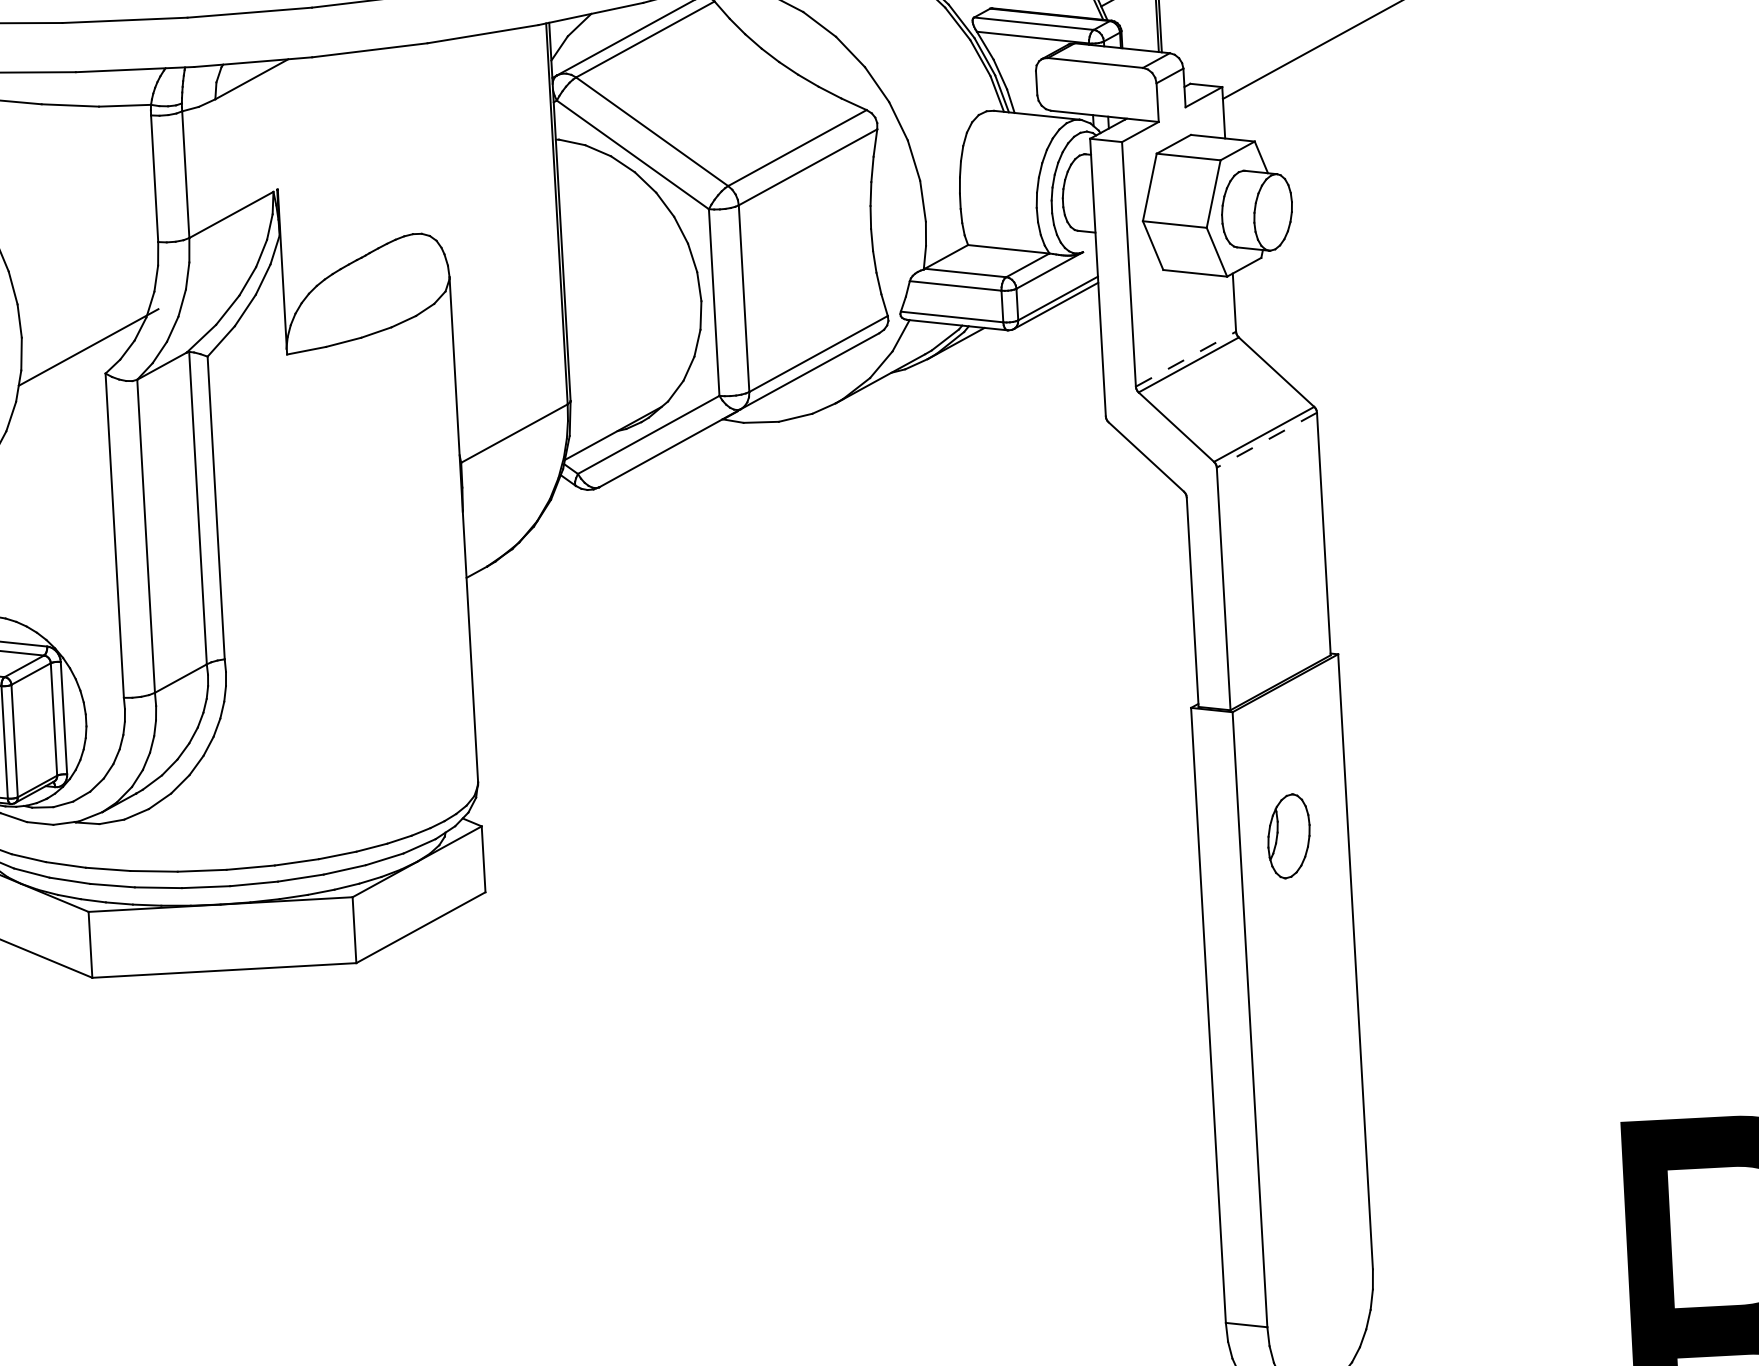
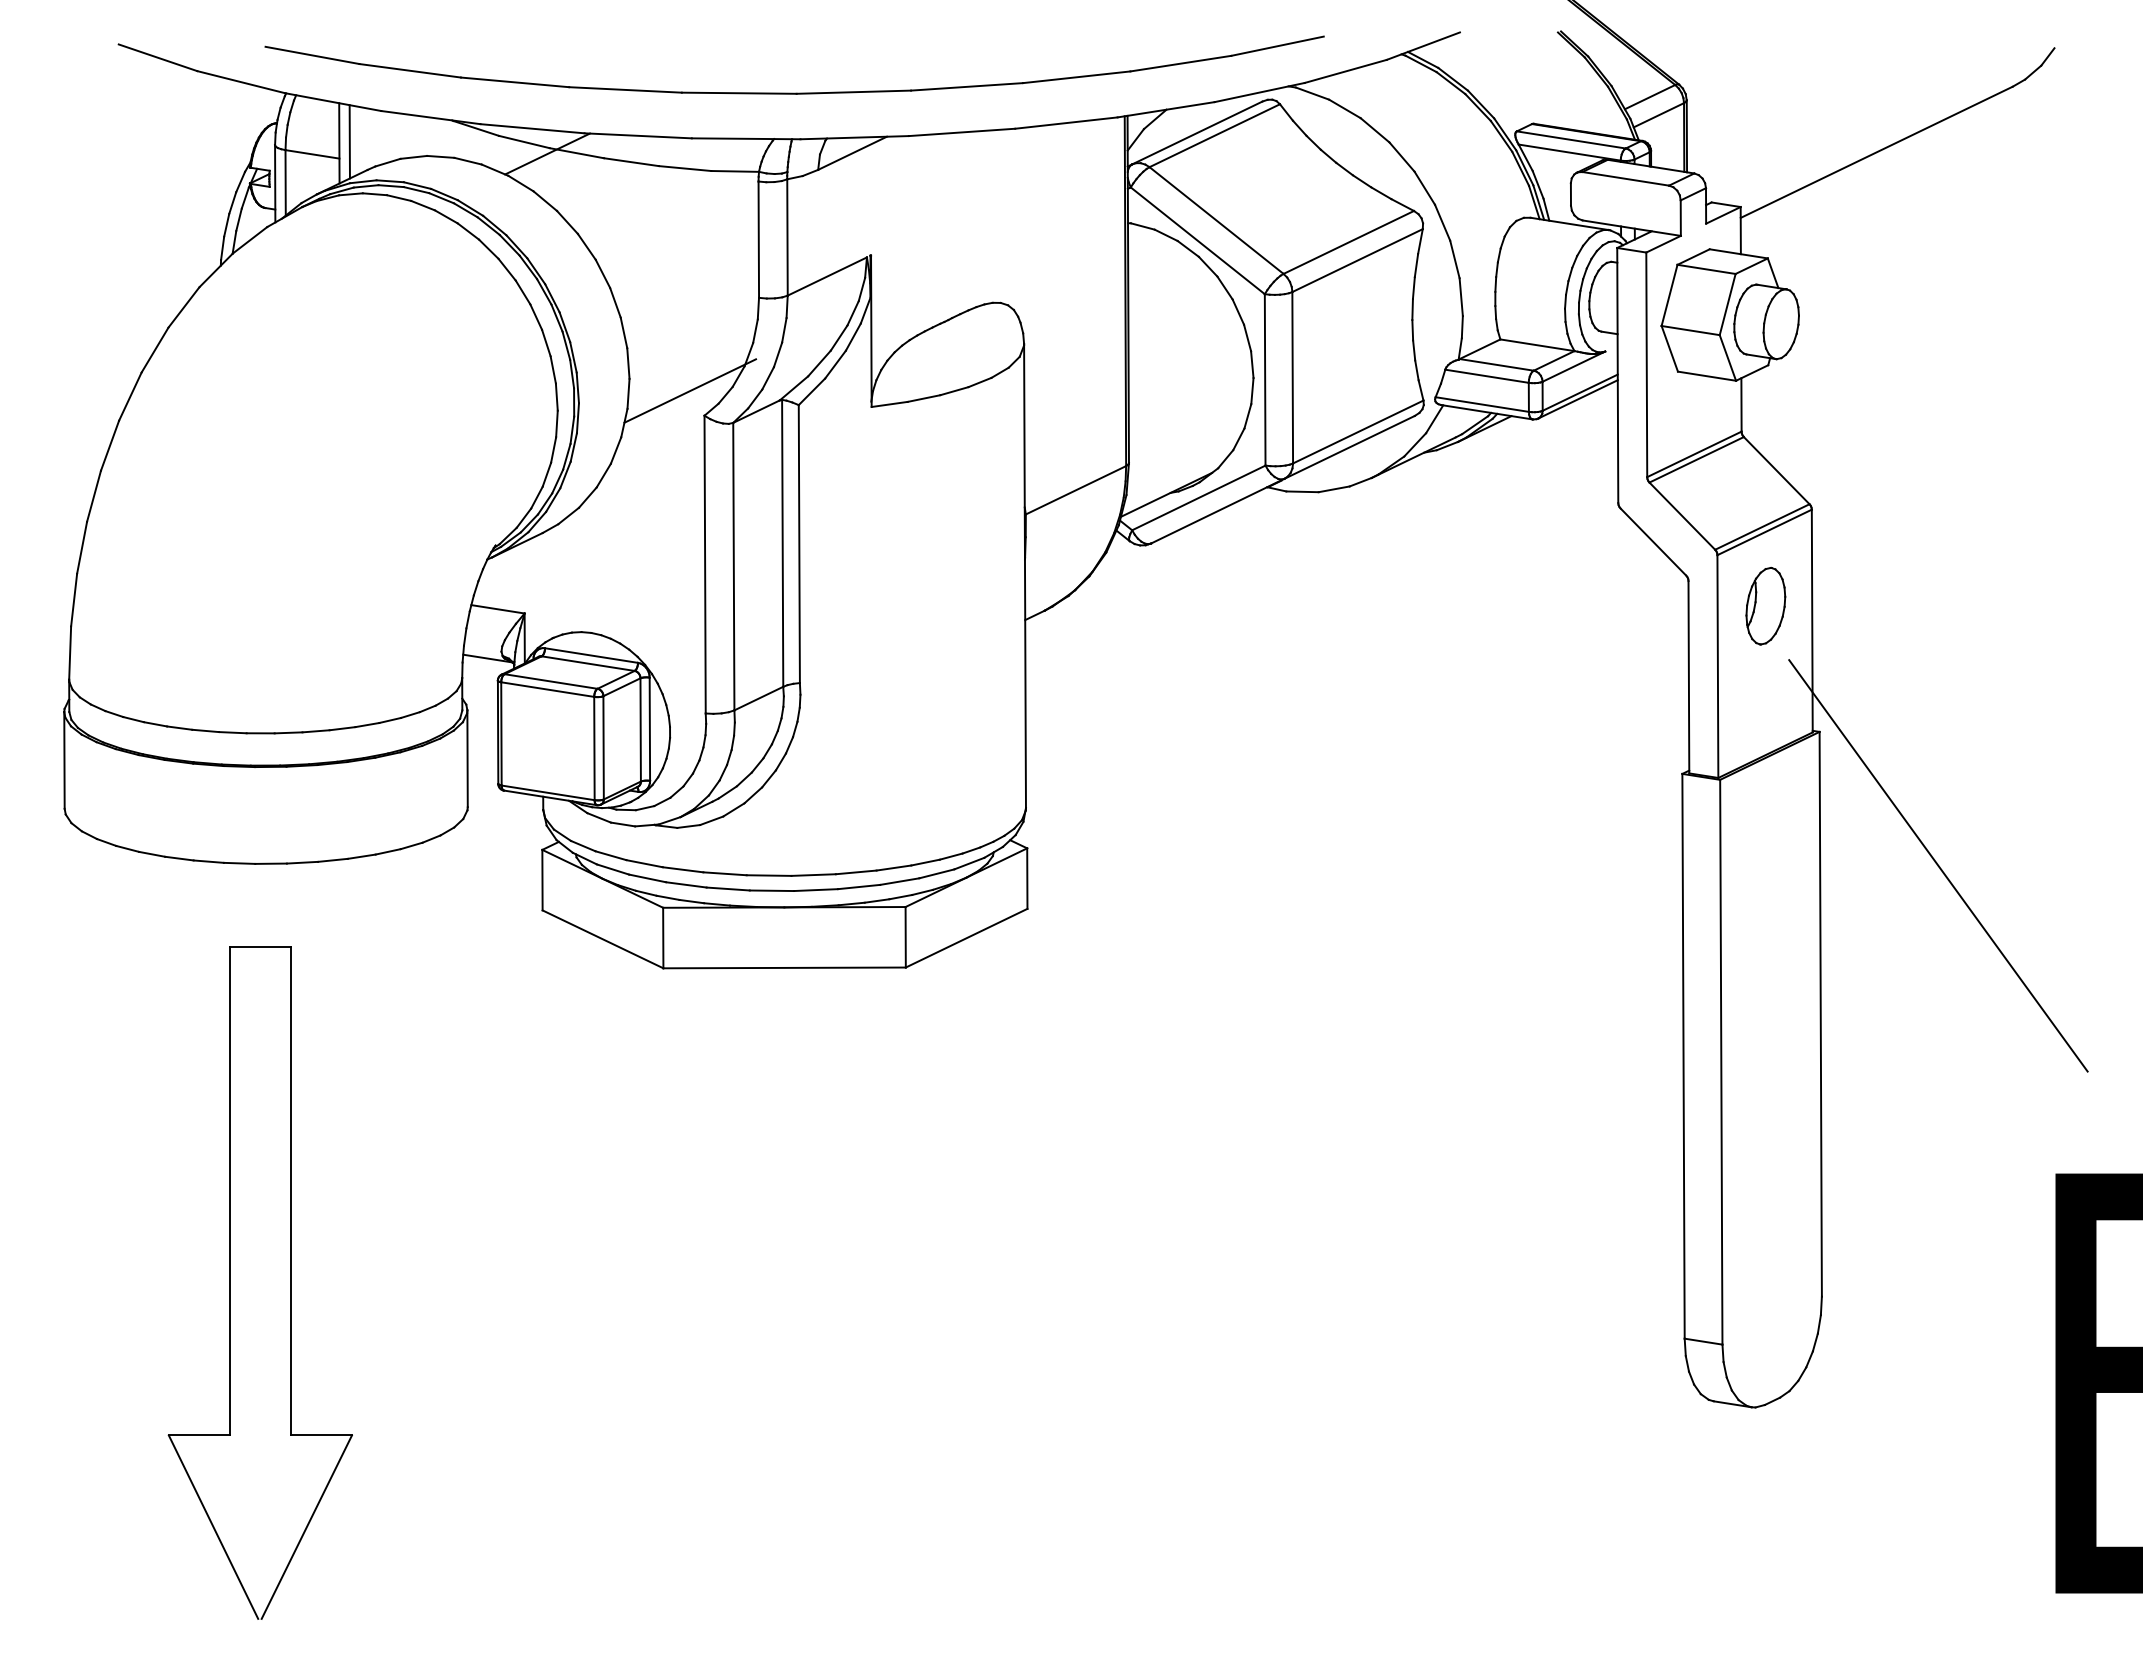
line: (1186, 359) -> (1694, 454), dashed -> solid
line: (1266, 440) -> (1764, 532), dashed -> solid
line: (1475, 793) -> (1938, 865), added
part: (1288, 835) -> (1765, 605), moved

